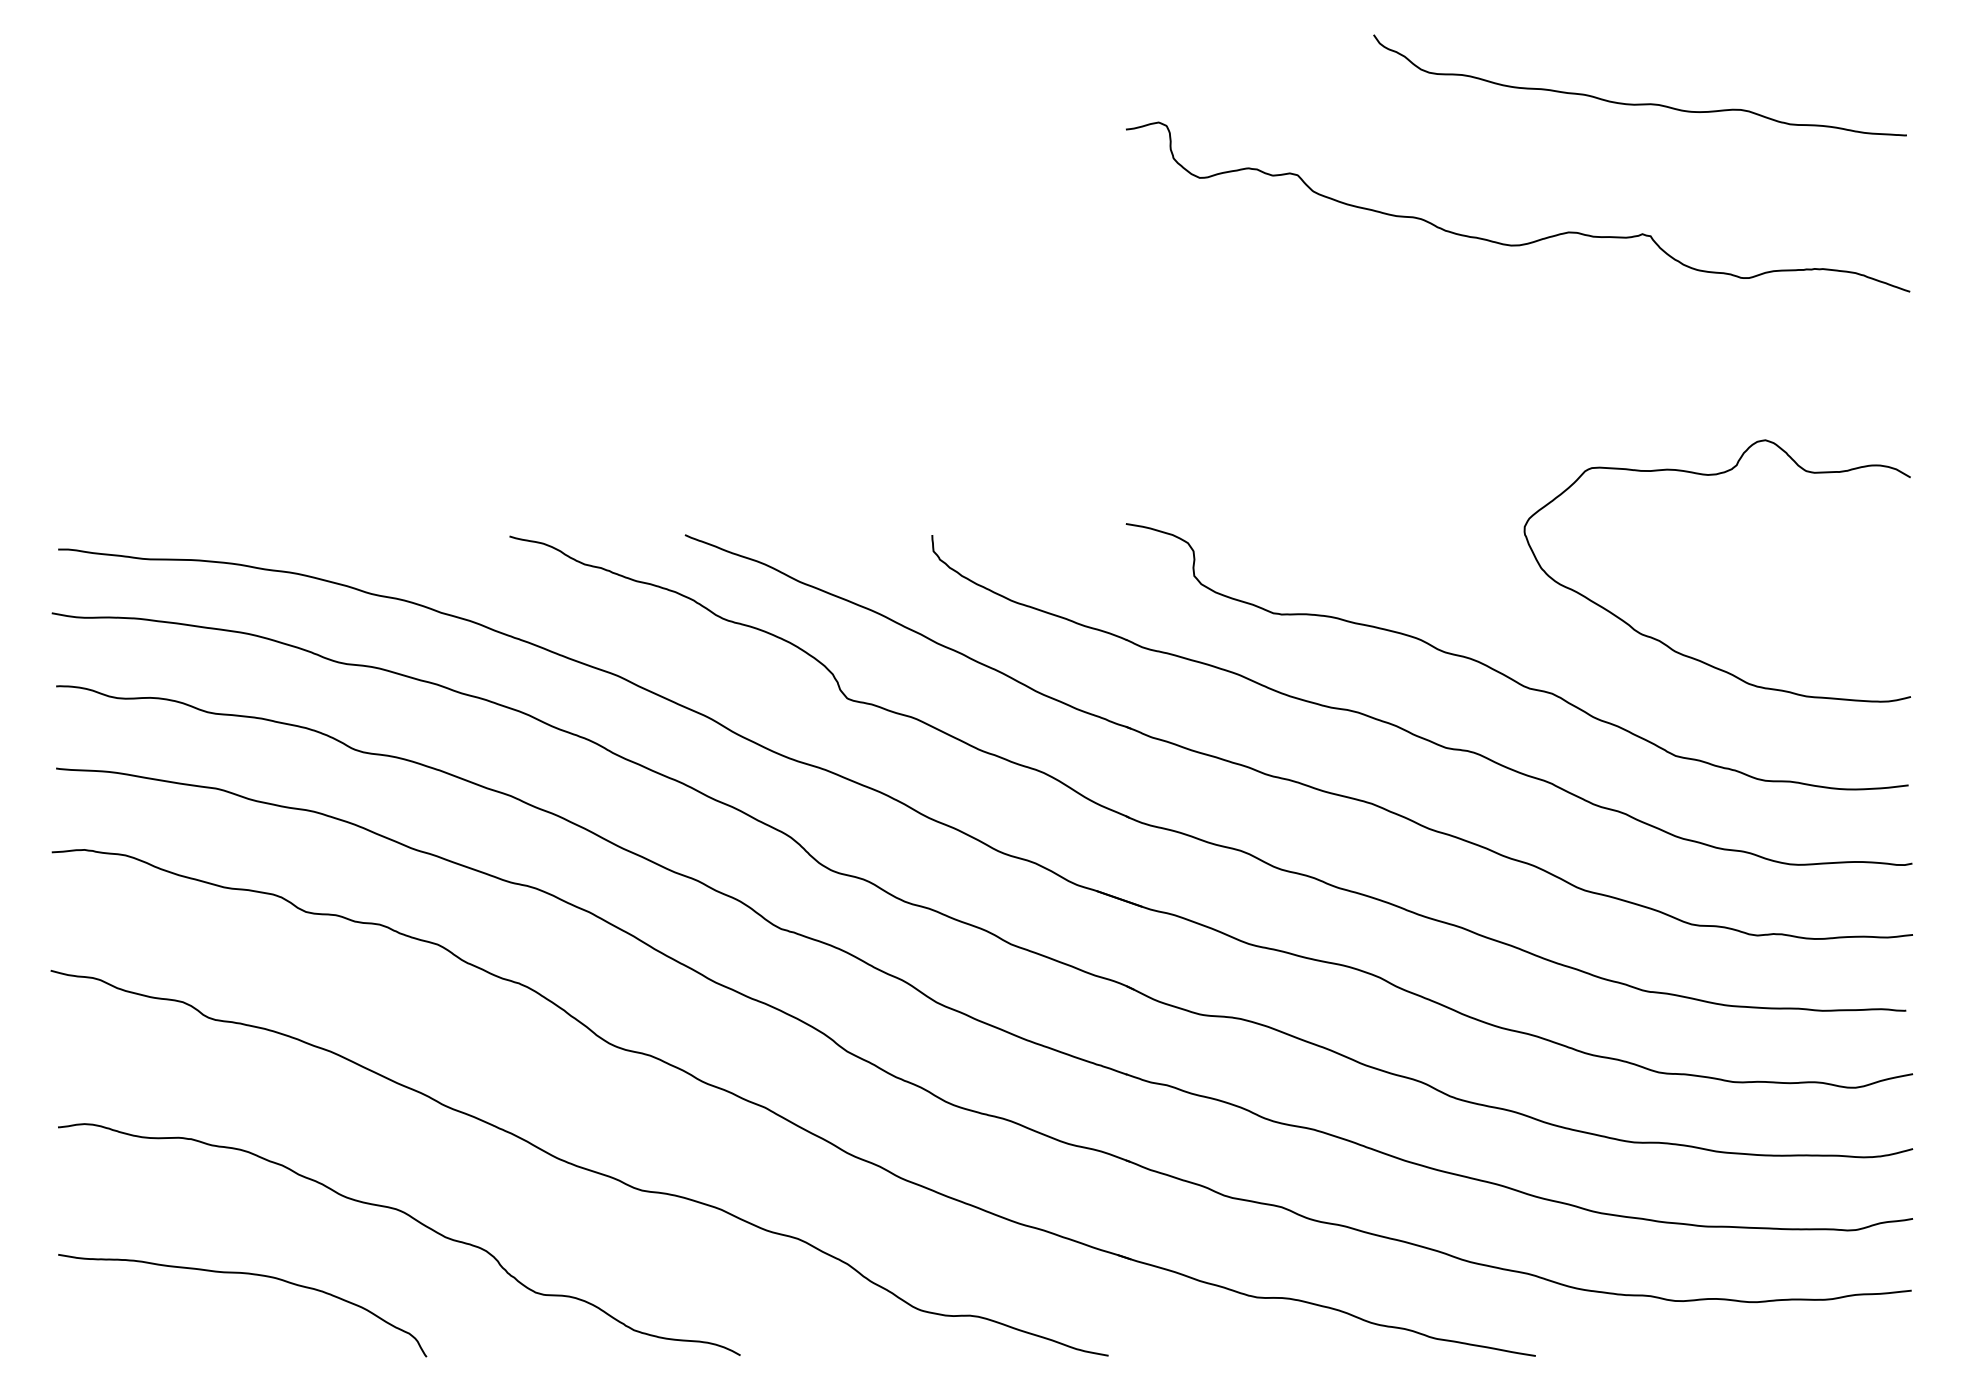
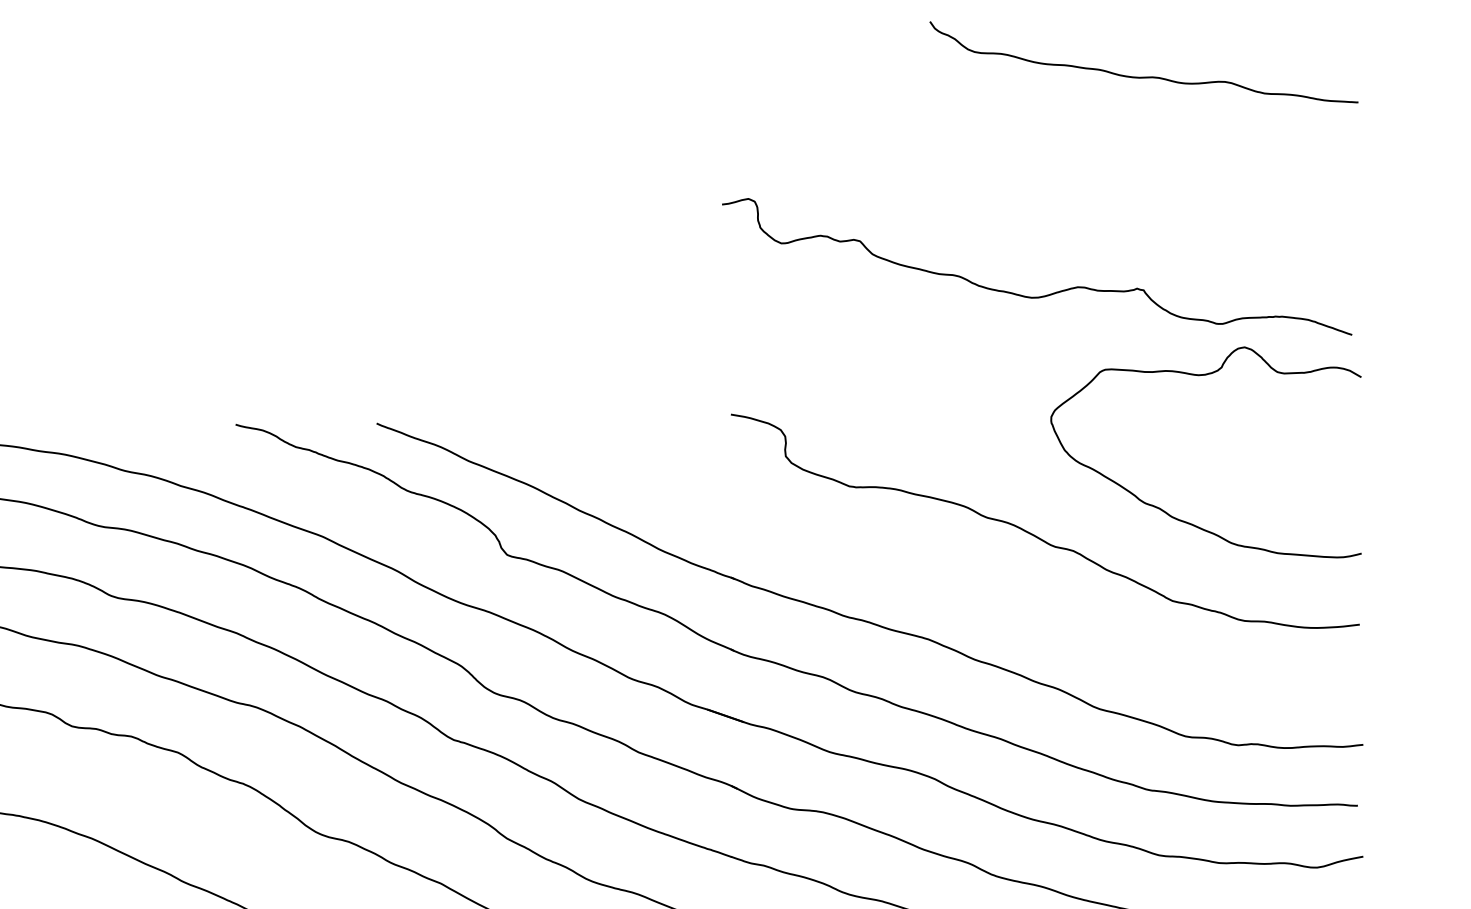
curve: (1527, 242) -> (1044, 295), moved
part: (1406, 729) -> (956, 579), removed

